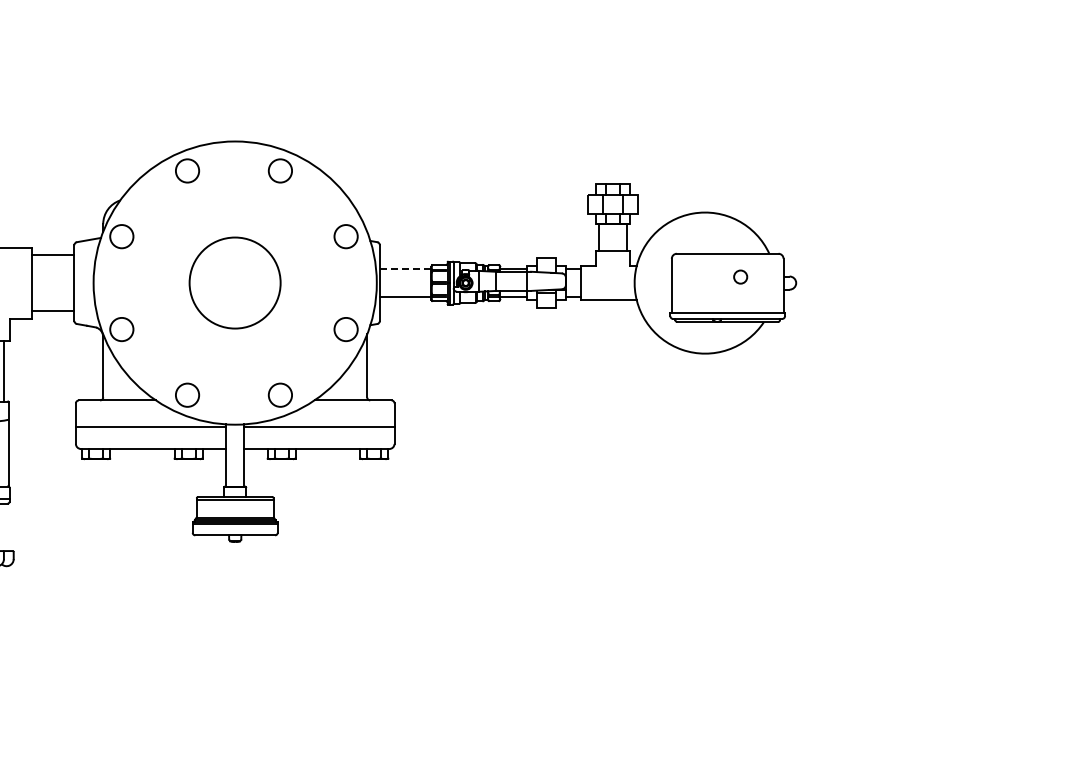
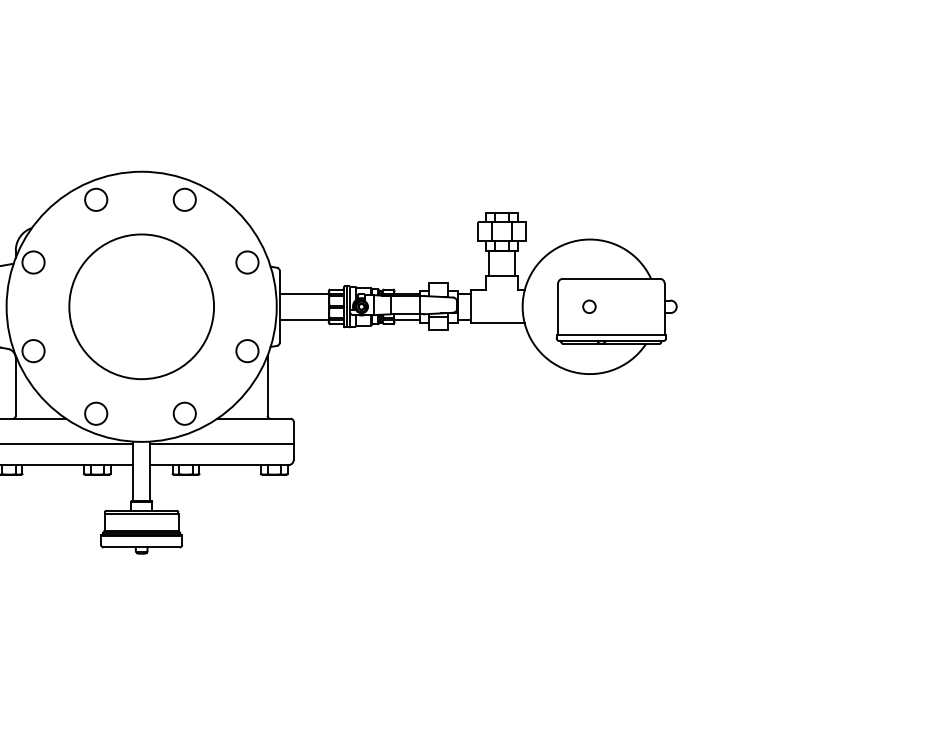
line: (405, 269) -> (304, 293), dashed -> solid
circle: (740, 276) -> (589, 306), moved
circle: (234, 282) -> (140, 306), size x1.67

